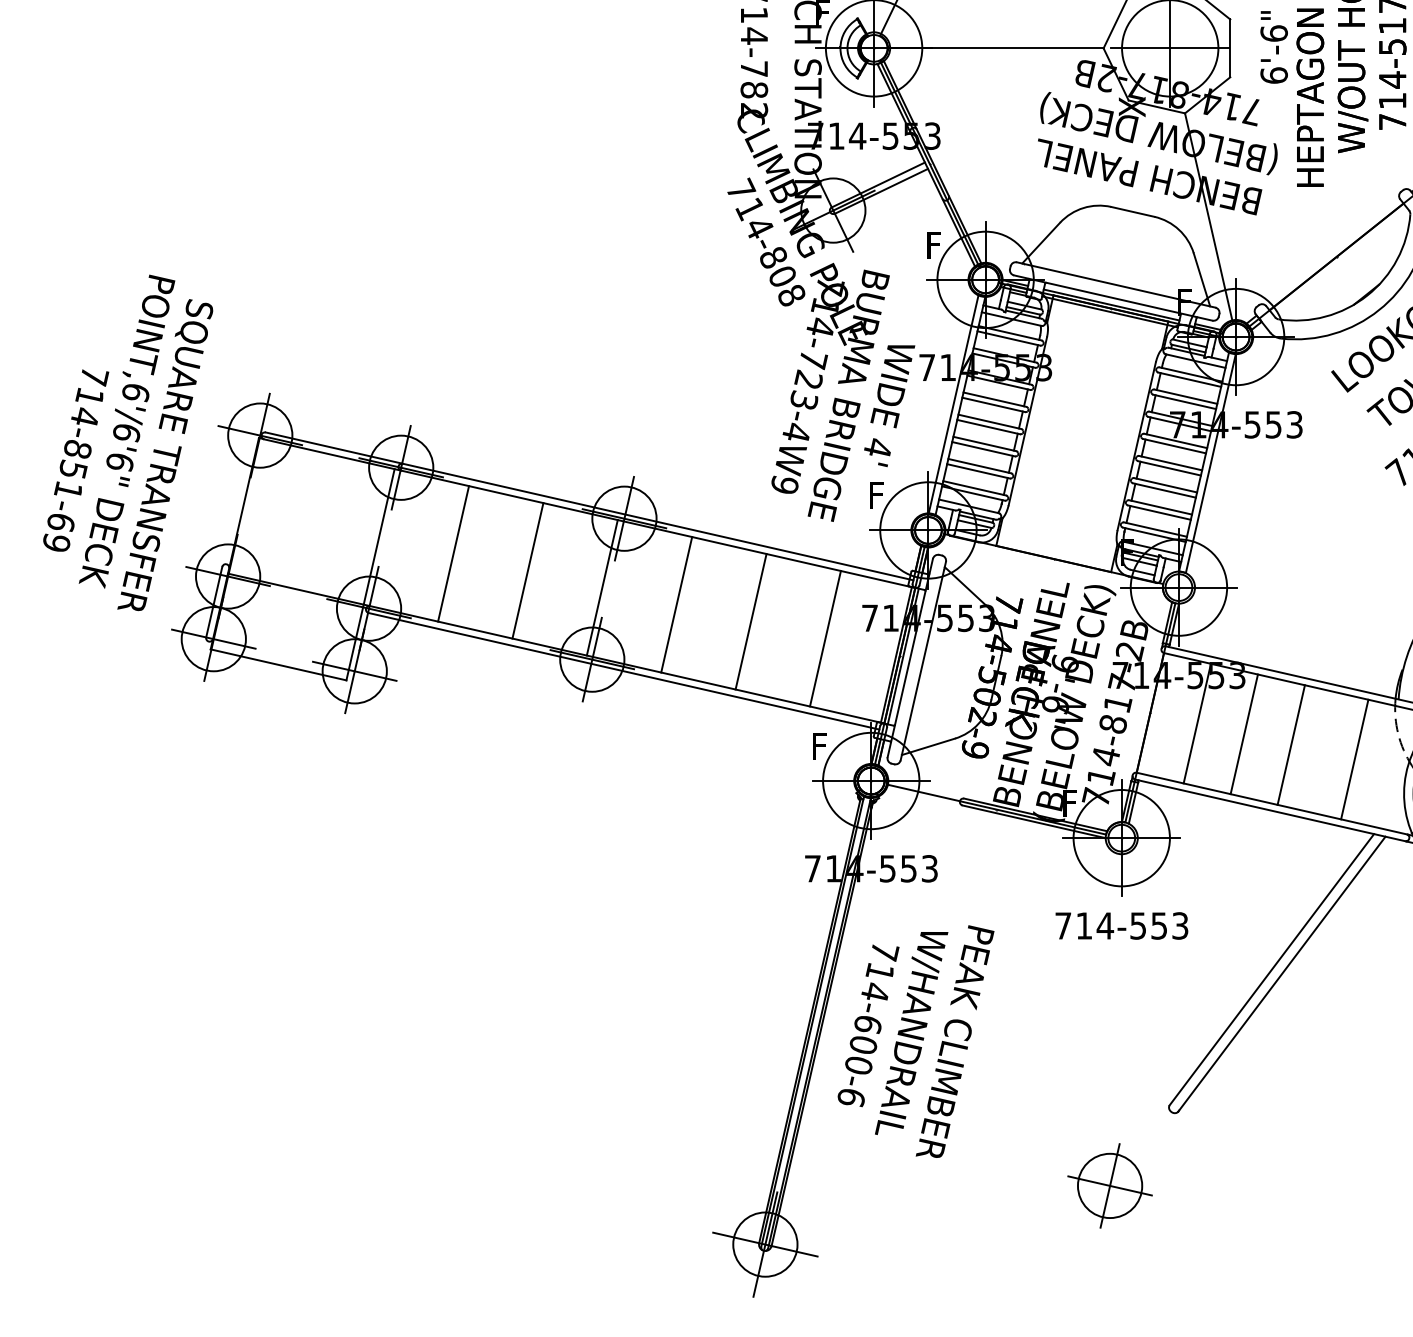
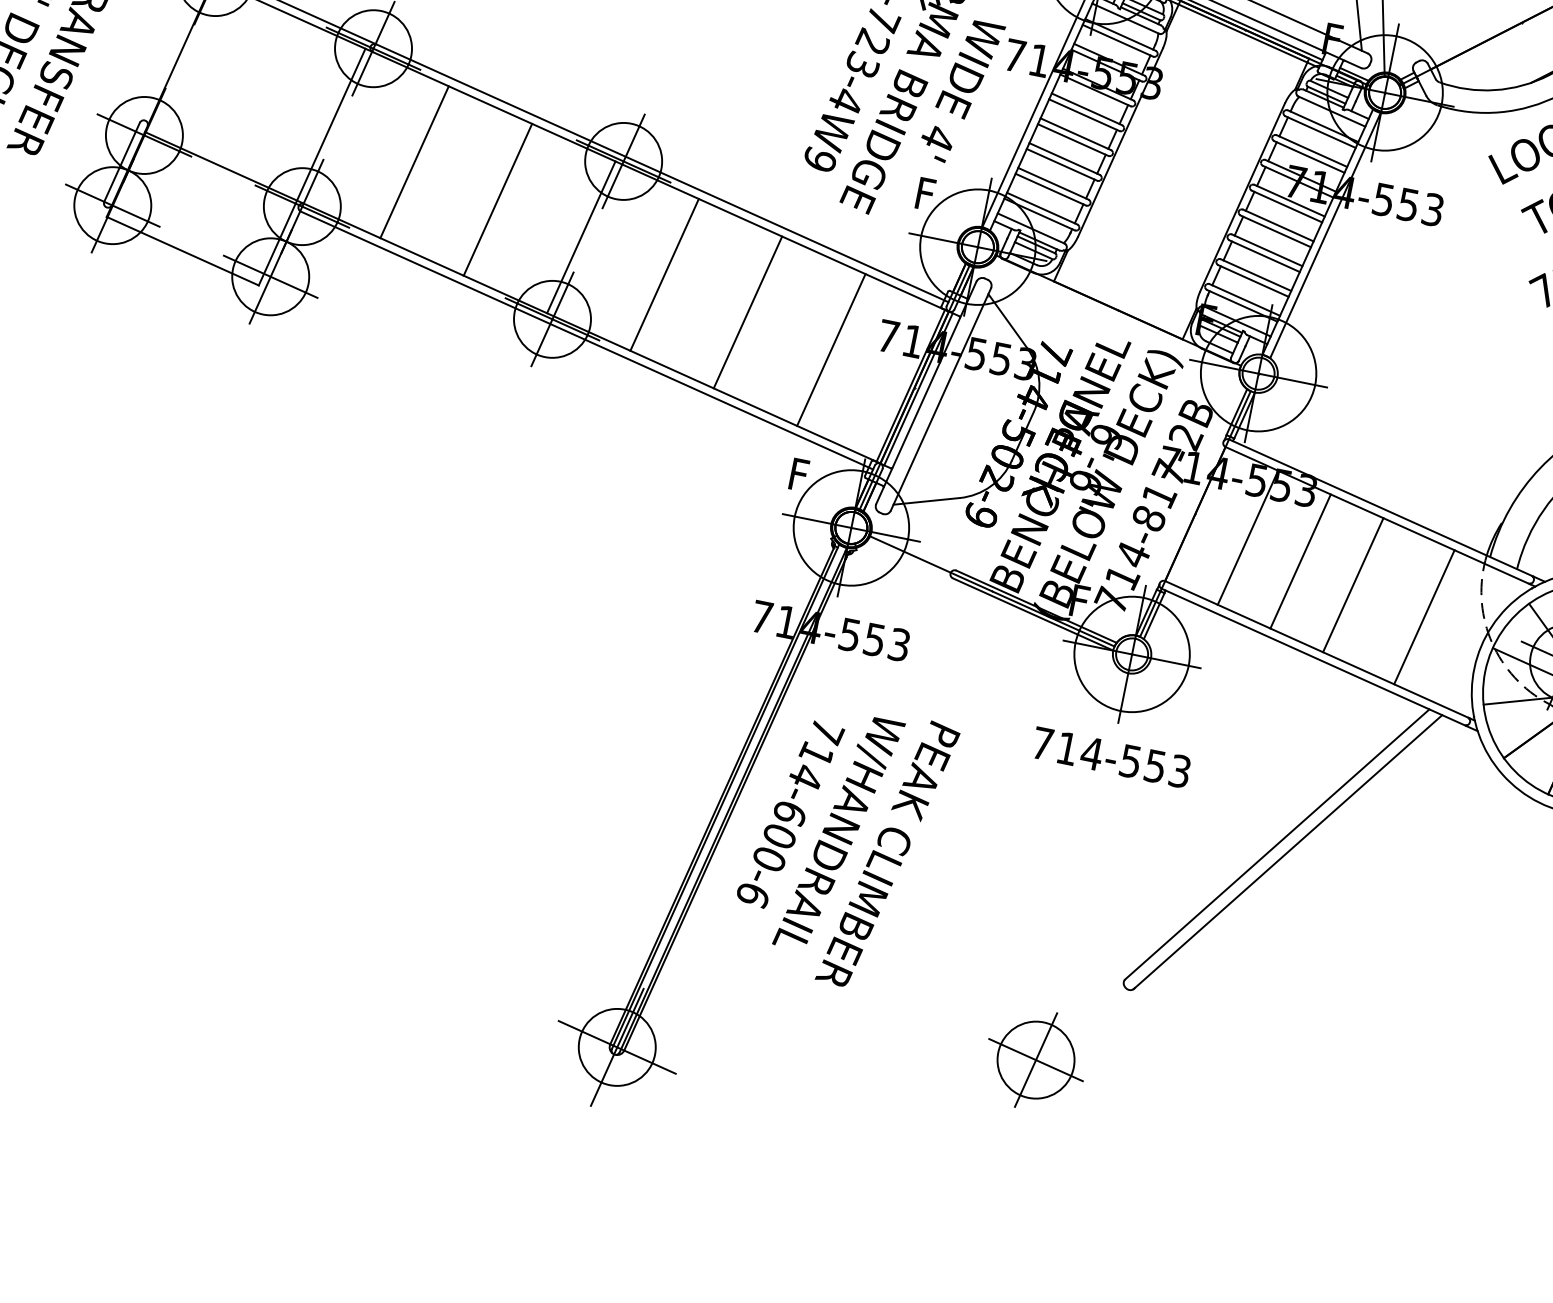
text: (1064, 663) -> (1106, 435), 9'-6" -> 6'-6"

